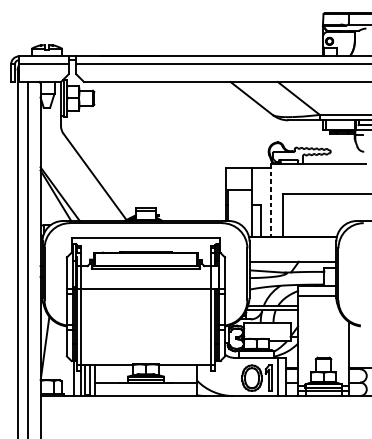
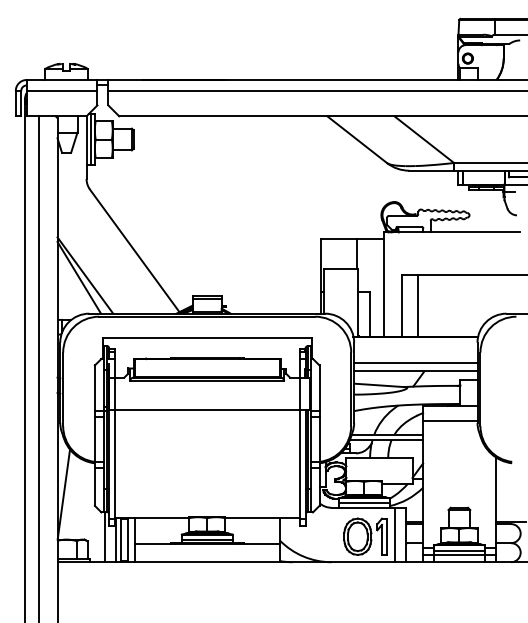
line: (270, 200) -> (384, 284), dashed -> solid
line: (294, 215) -> (418, 305), added
line: (292, 256) -> (415, 363), added
line: (256, 354) -> (363, 503), added

